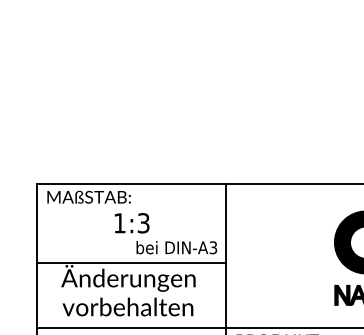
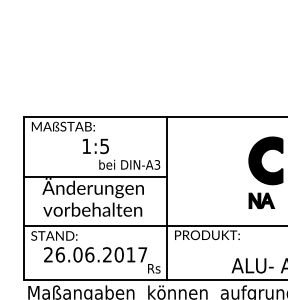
text: (143, 222) -> (104, 145), 1:3 -> 1:5

